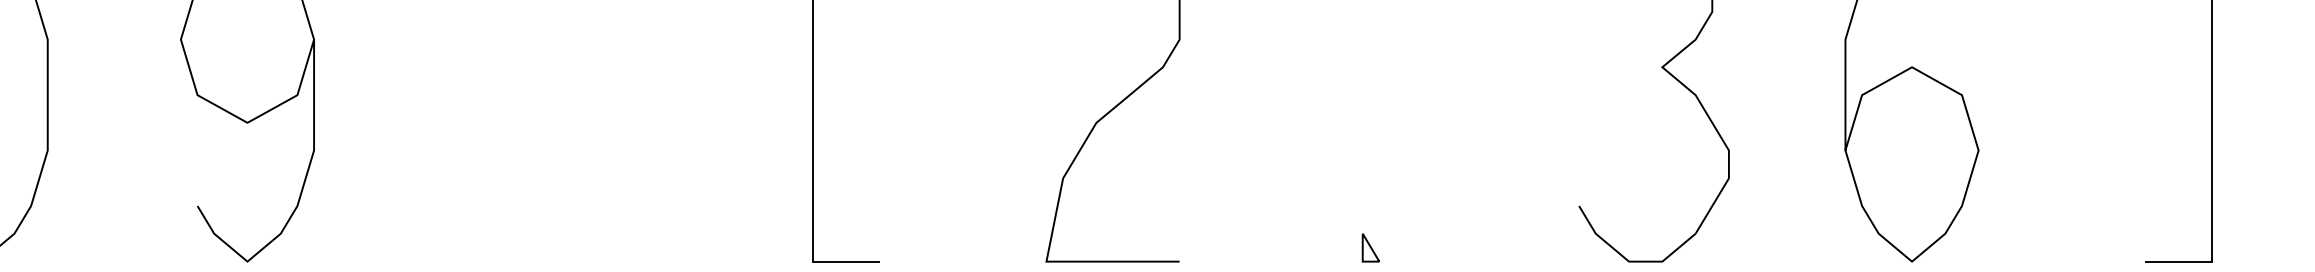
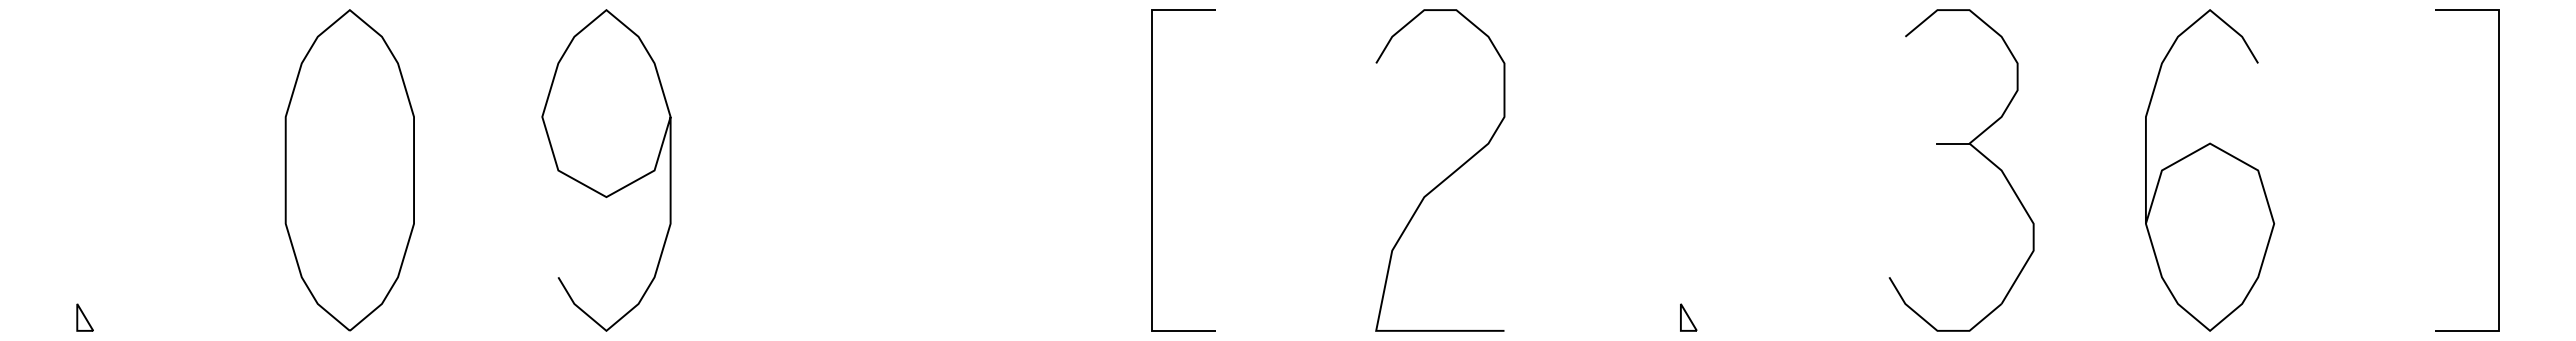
line: (1645, 67) -> (1953, 143), added

